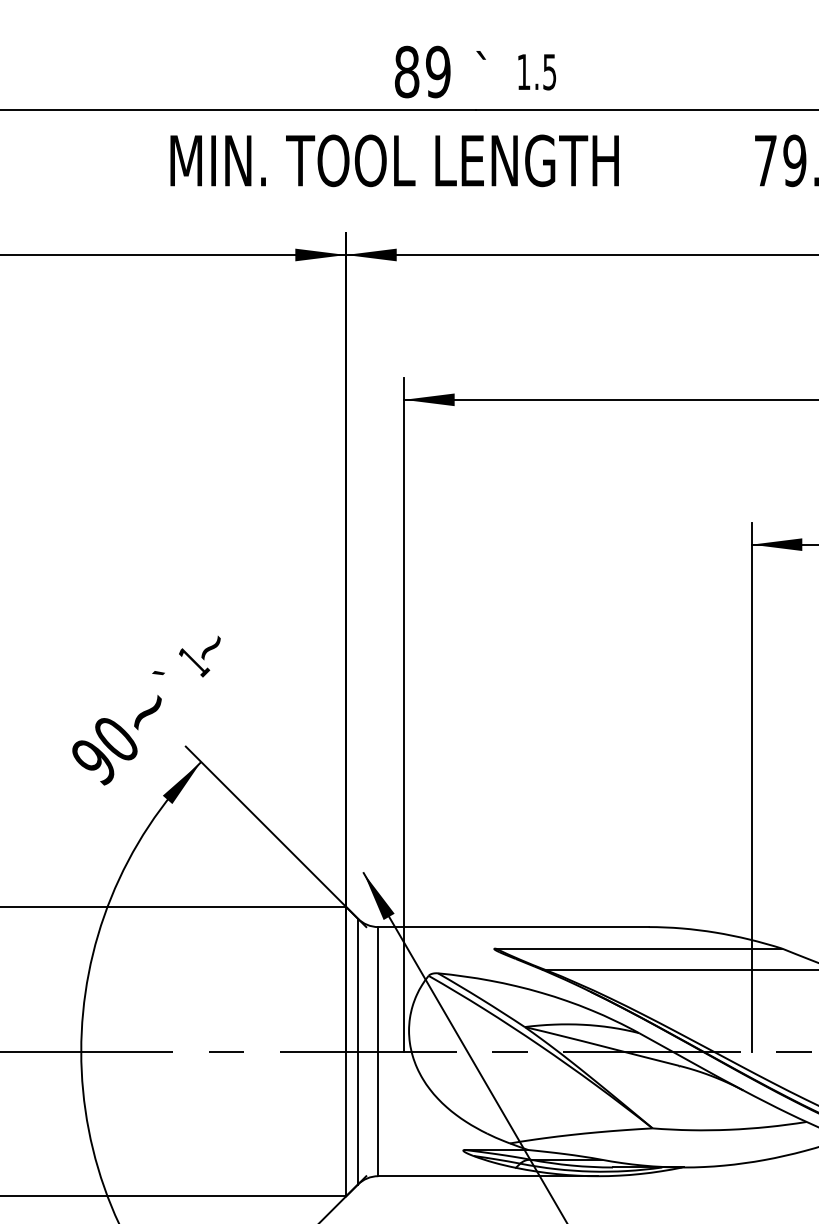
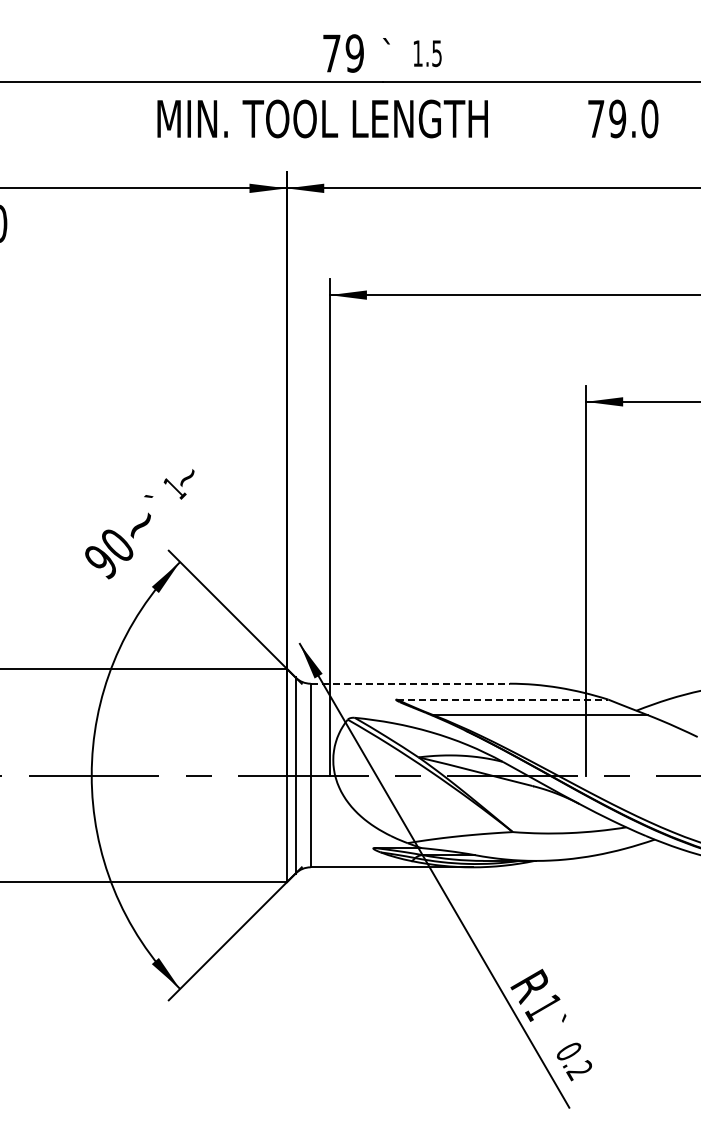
text: (406, 71) -> (331, 53), 89 -> 79
line: (513, 926) -> (410, 683), solid -> dashed
line: (638, 948) -> (502, 699), solid -> dashed

